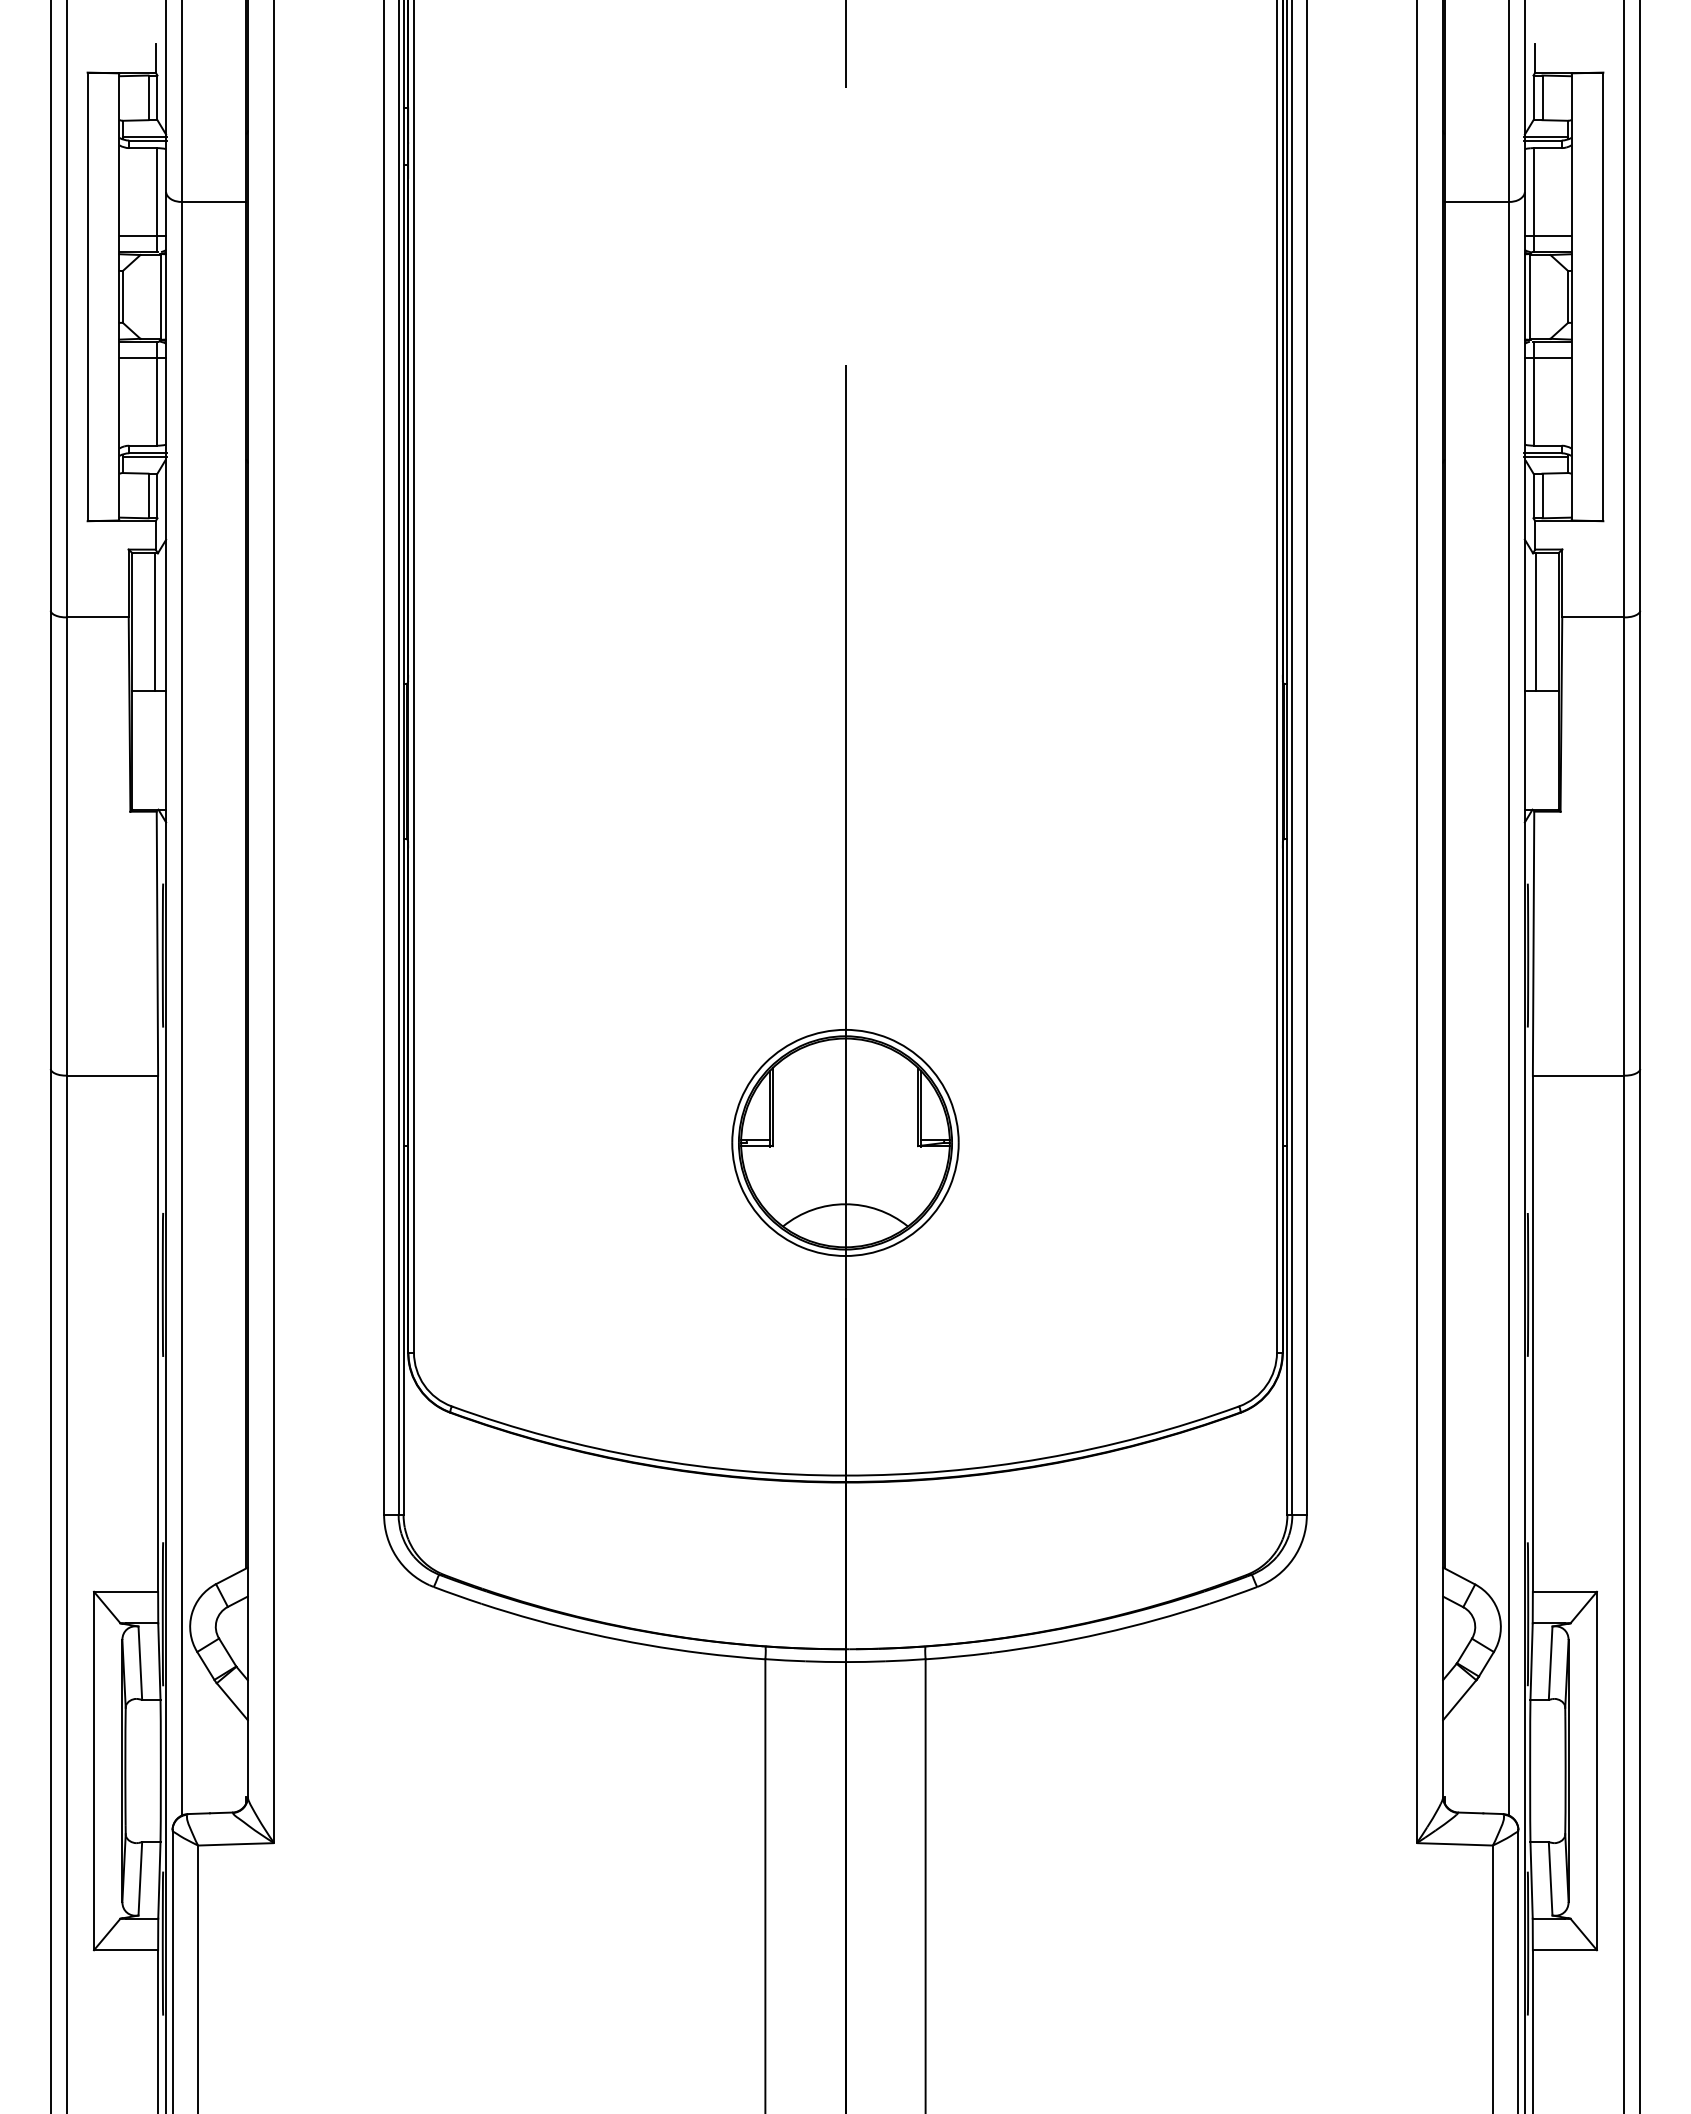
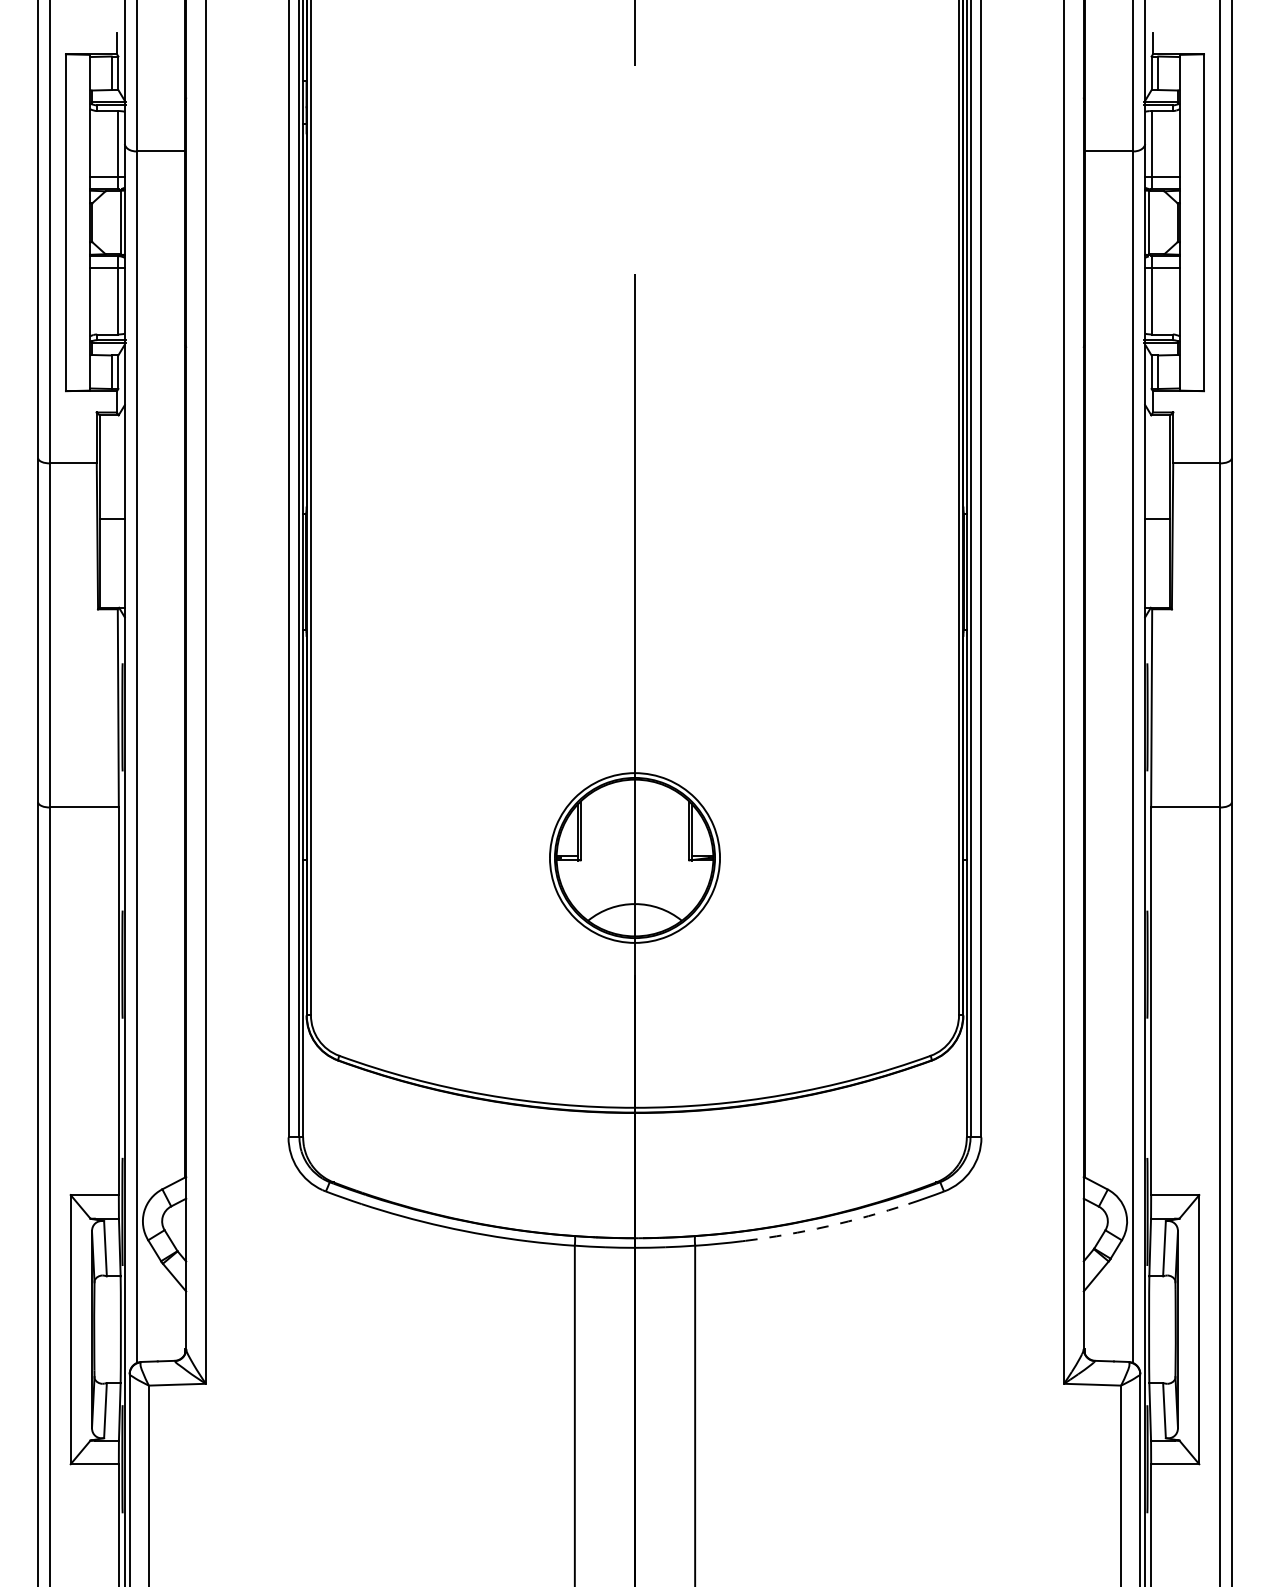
line: (154, 622) -> (116, 467), removed
line: (1536, 622) -> (1153, 467), removed
arc: (1102, 1633) -> (827, 1226), solid -> dashed

